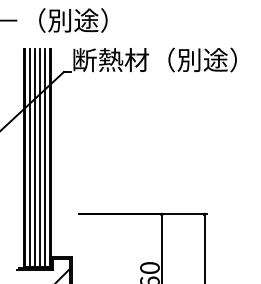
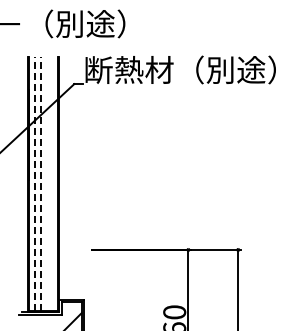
line: (29, 157) -> (34, 183), solid -> dashed
line: (34, 157) -> (40, 183), solid -> dashed
line: (39, 157) -> (46, 183), removed
line: (45, 157) -> (52, 183), removed

